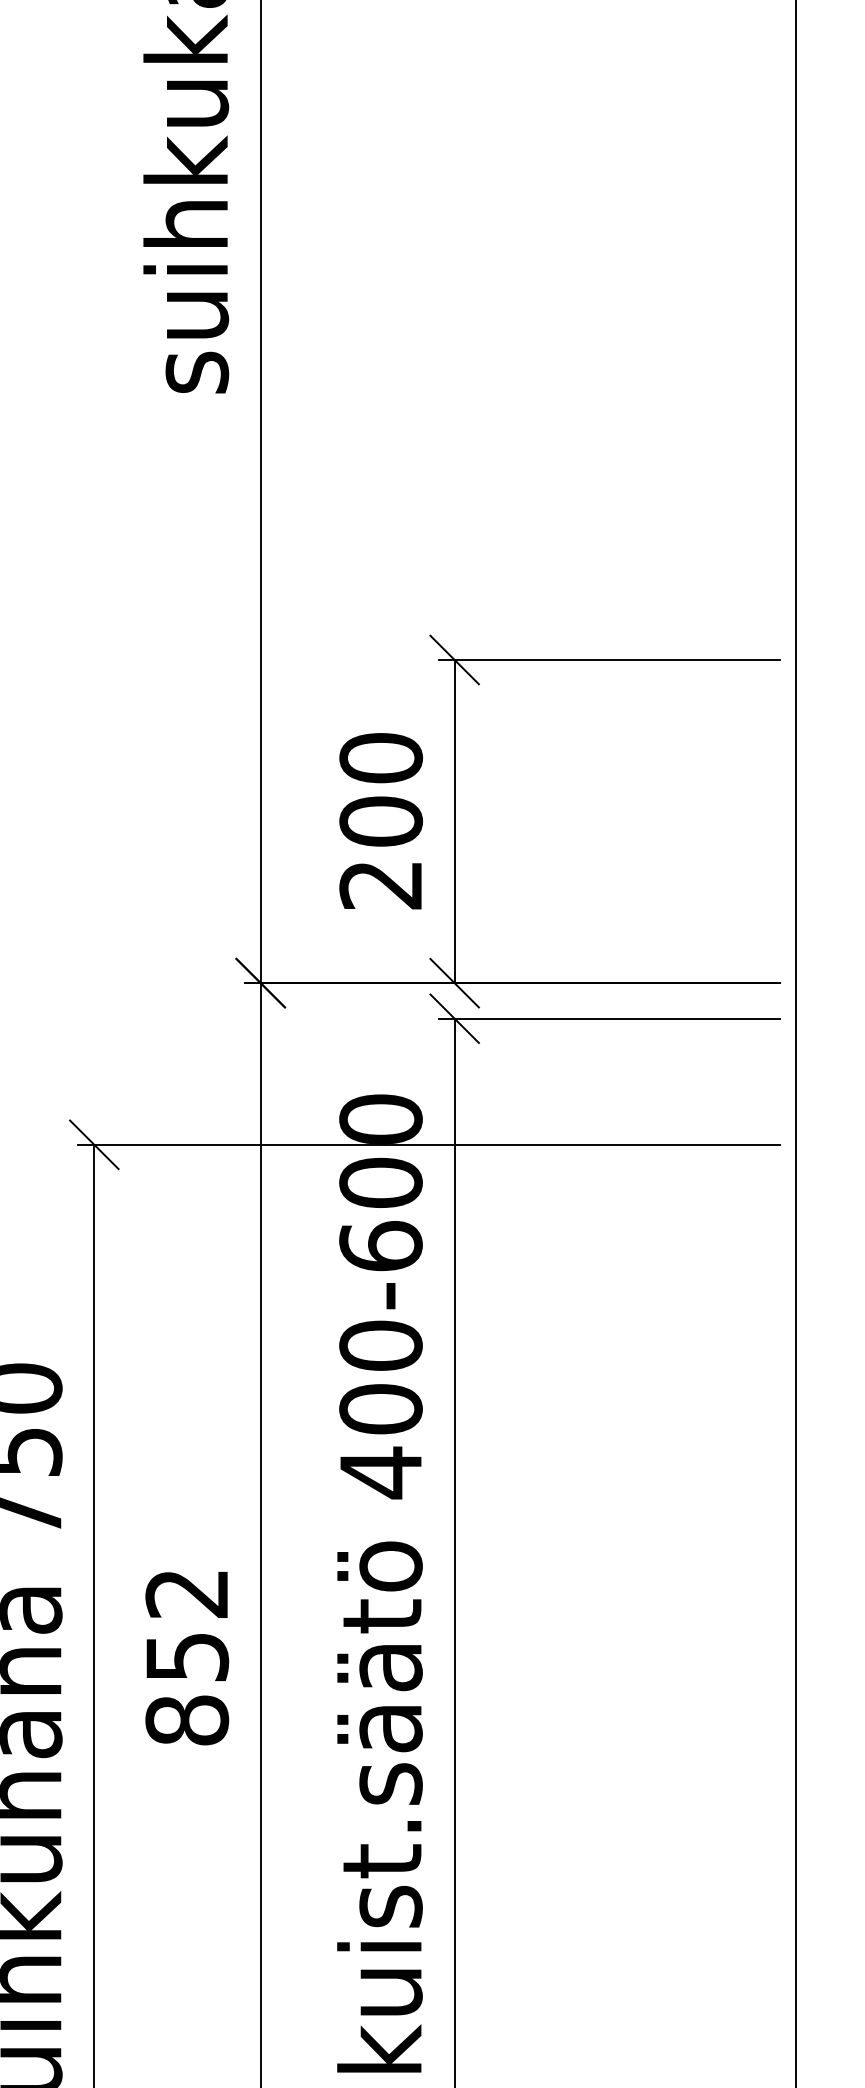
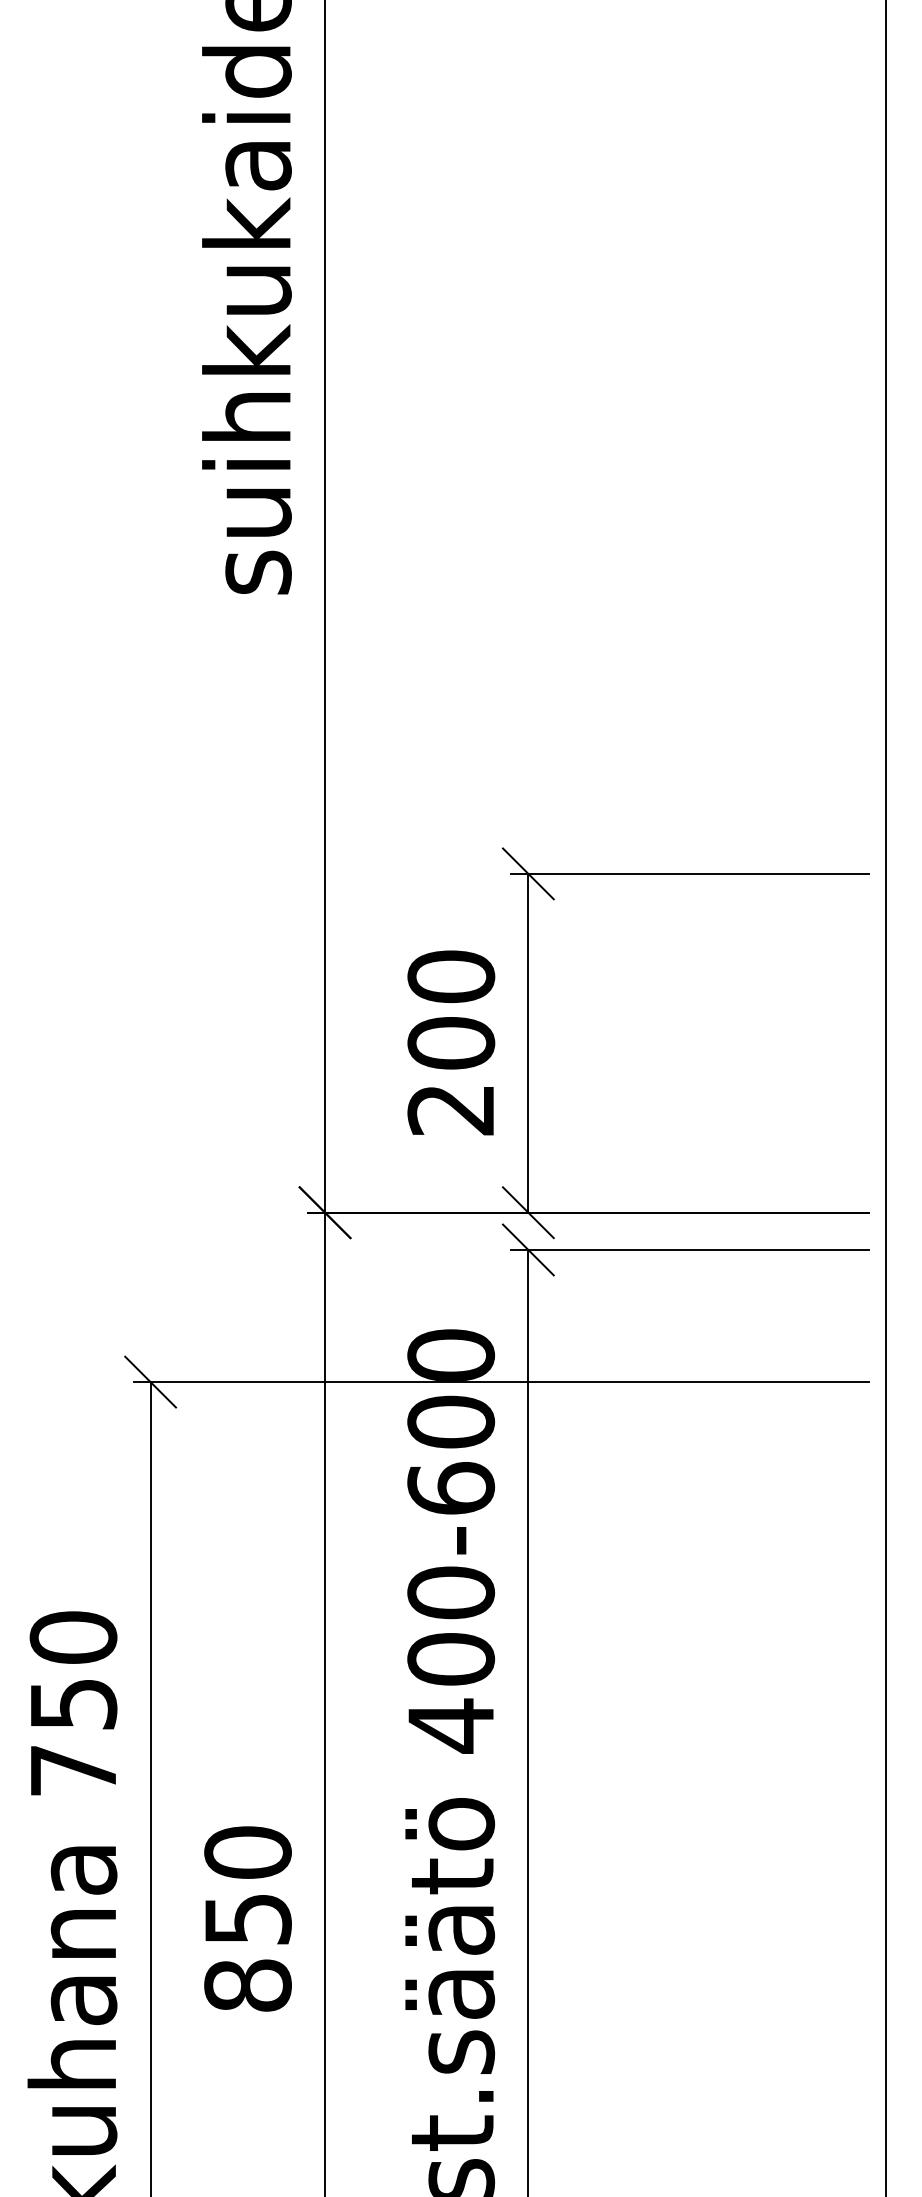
text: (186, 1593) -> (247, 1852), 852 -> 850

